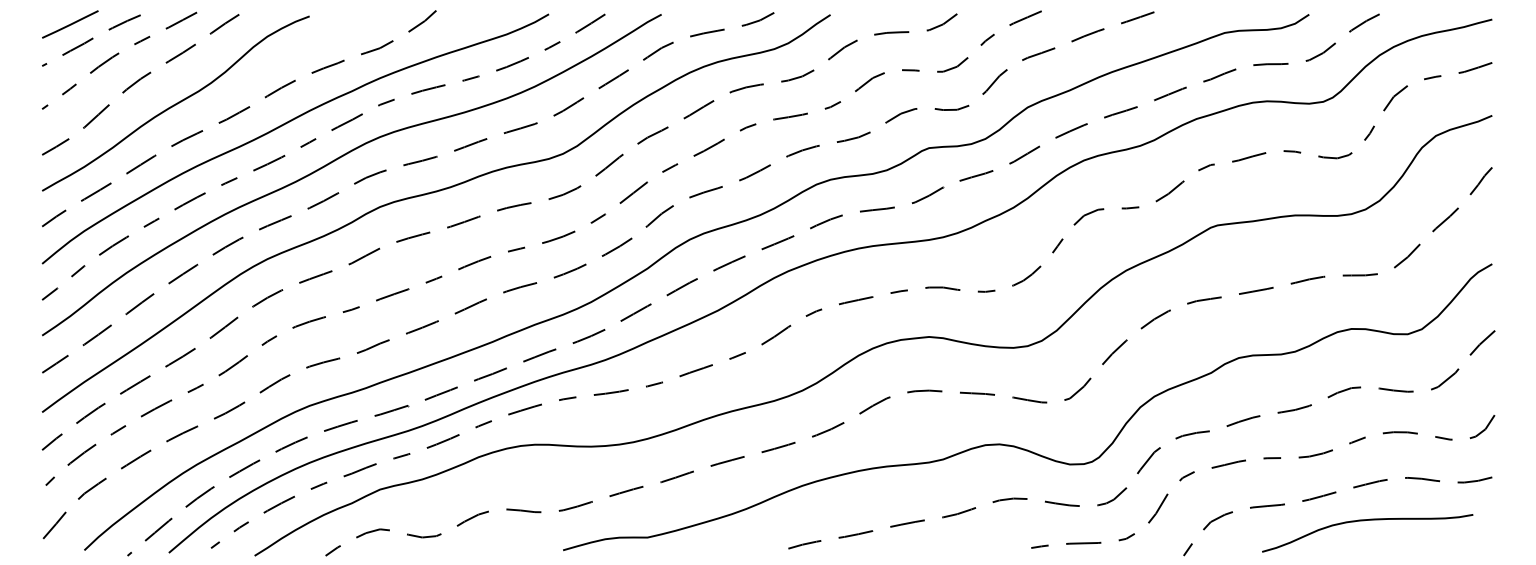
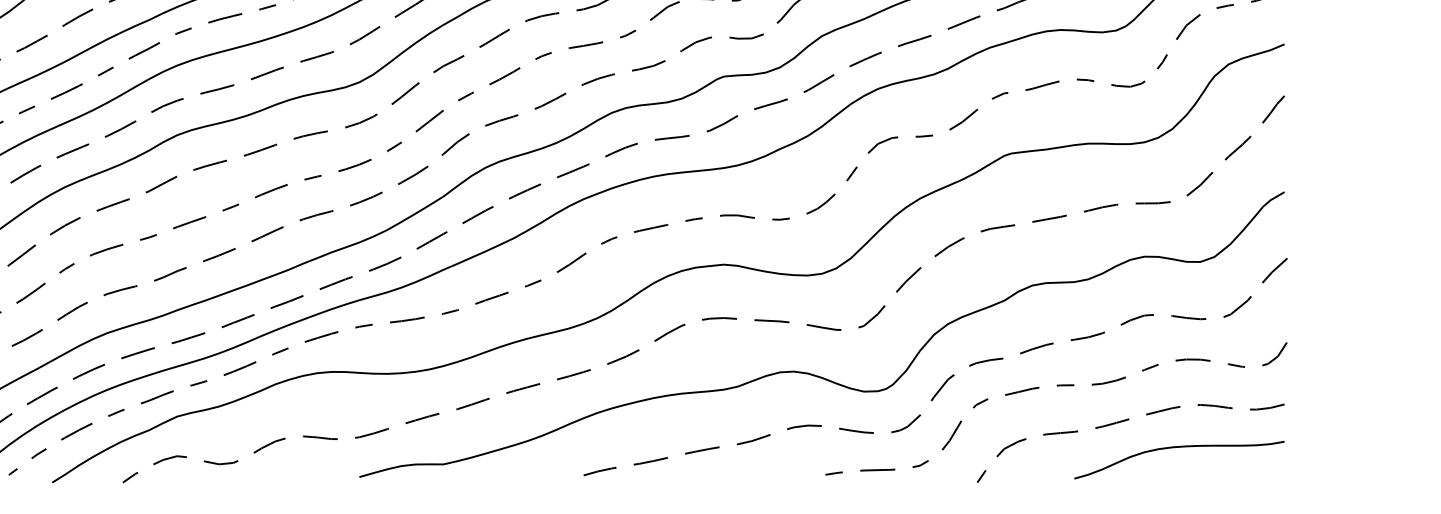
curve: (1364, 521) -> (1176, 448), moved

